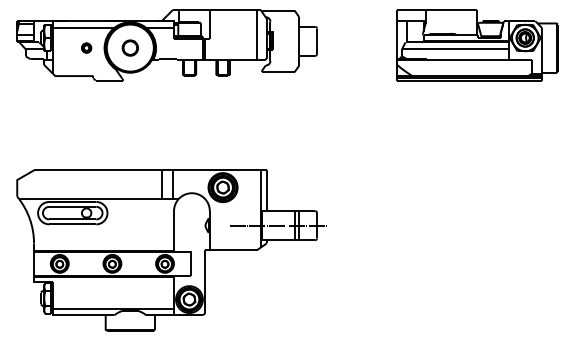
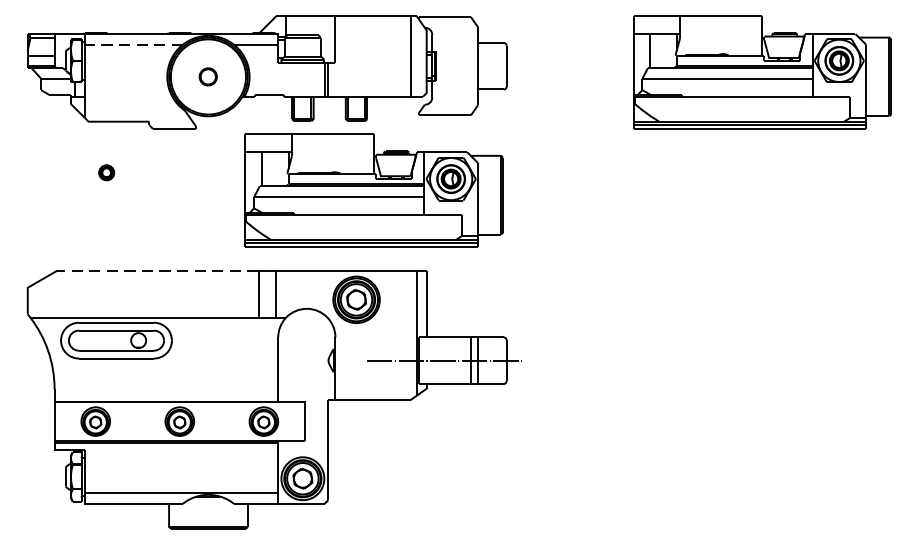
line: (83, 27) -> (133, 44), solid -> dashed
part: (86, 47) -> (106, 171), moved
part: (129, 47) -> (207, 76), size x0.7
part: (234, 119) -> (374, 191), added
line: (97, 169) -> (155, 270), solid -> dashed

